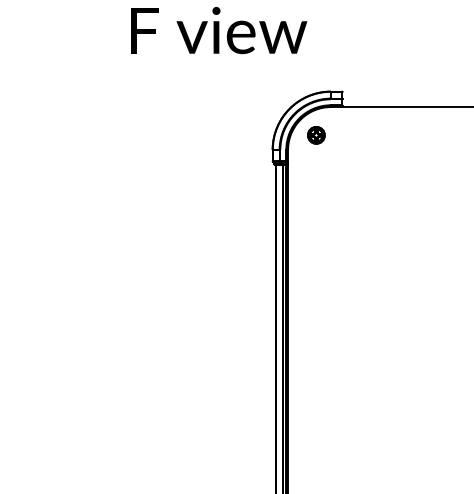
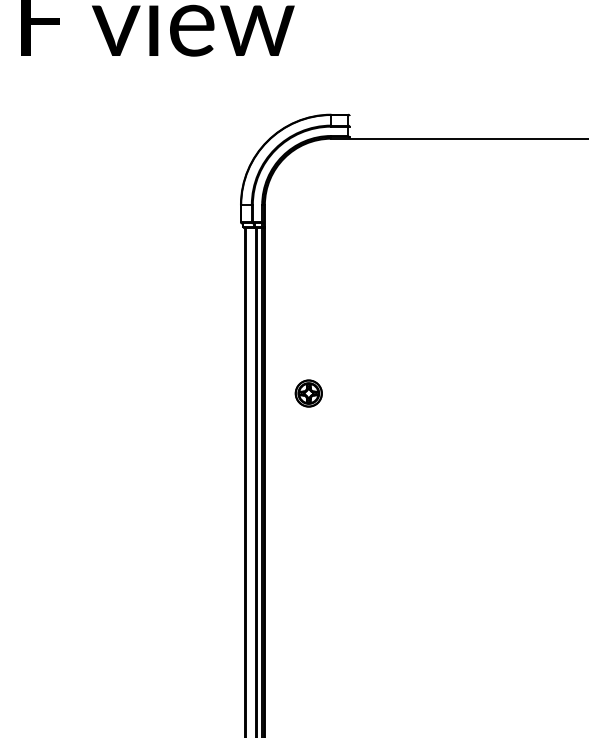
part: (316, 135) -> (308, 393), moved

